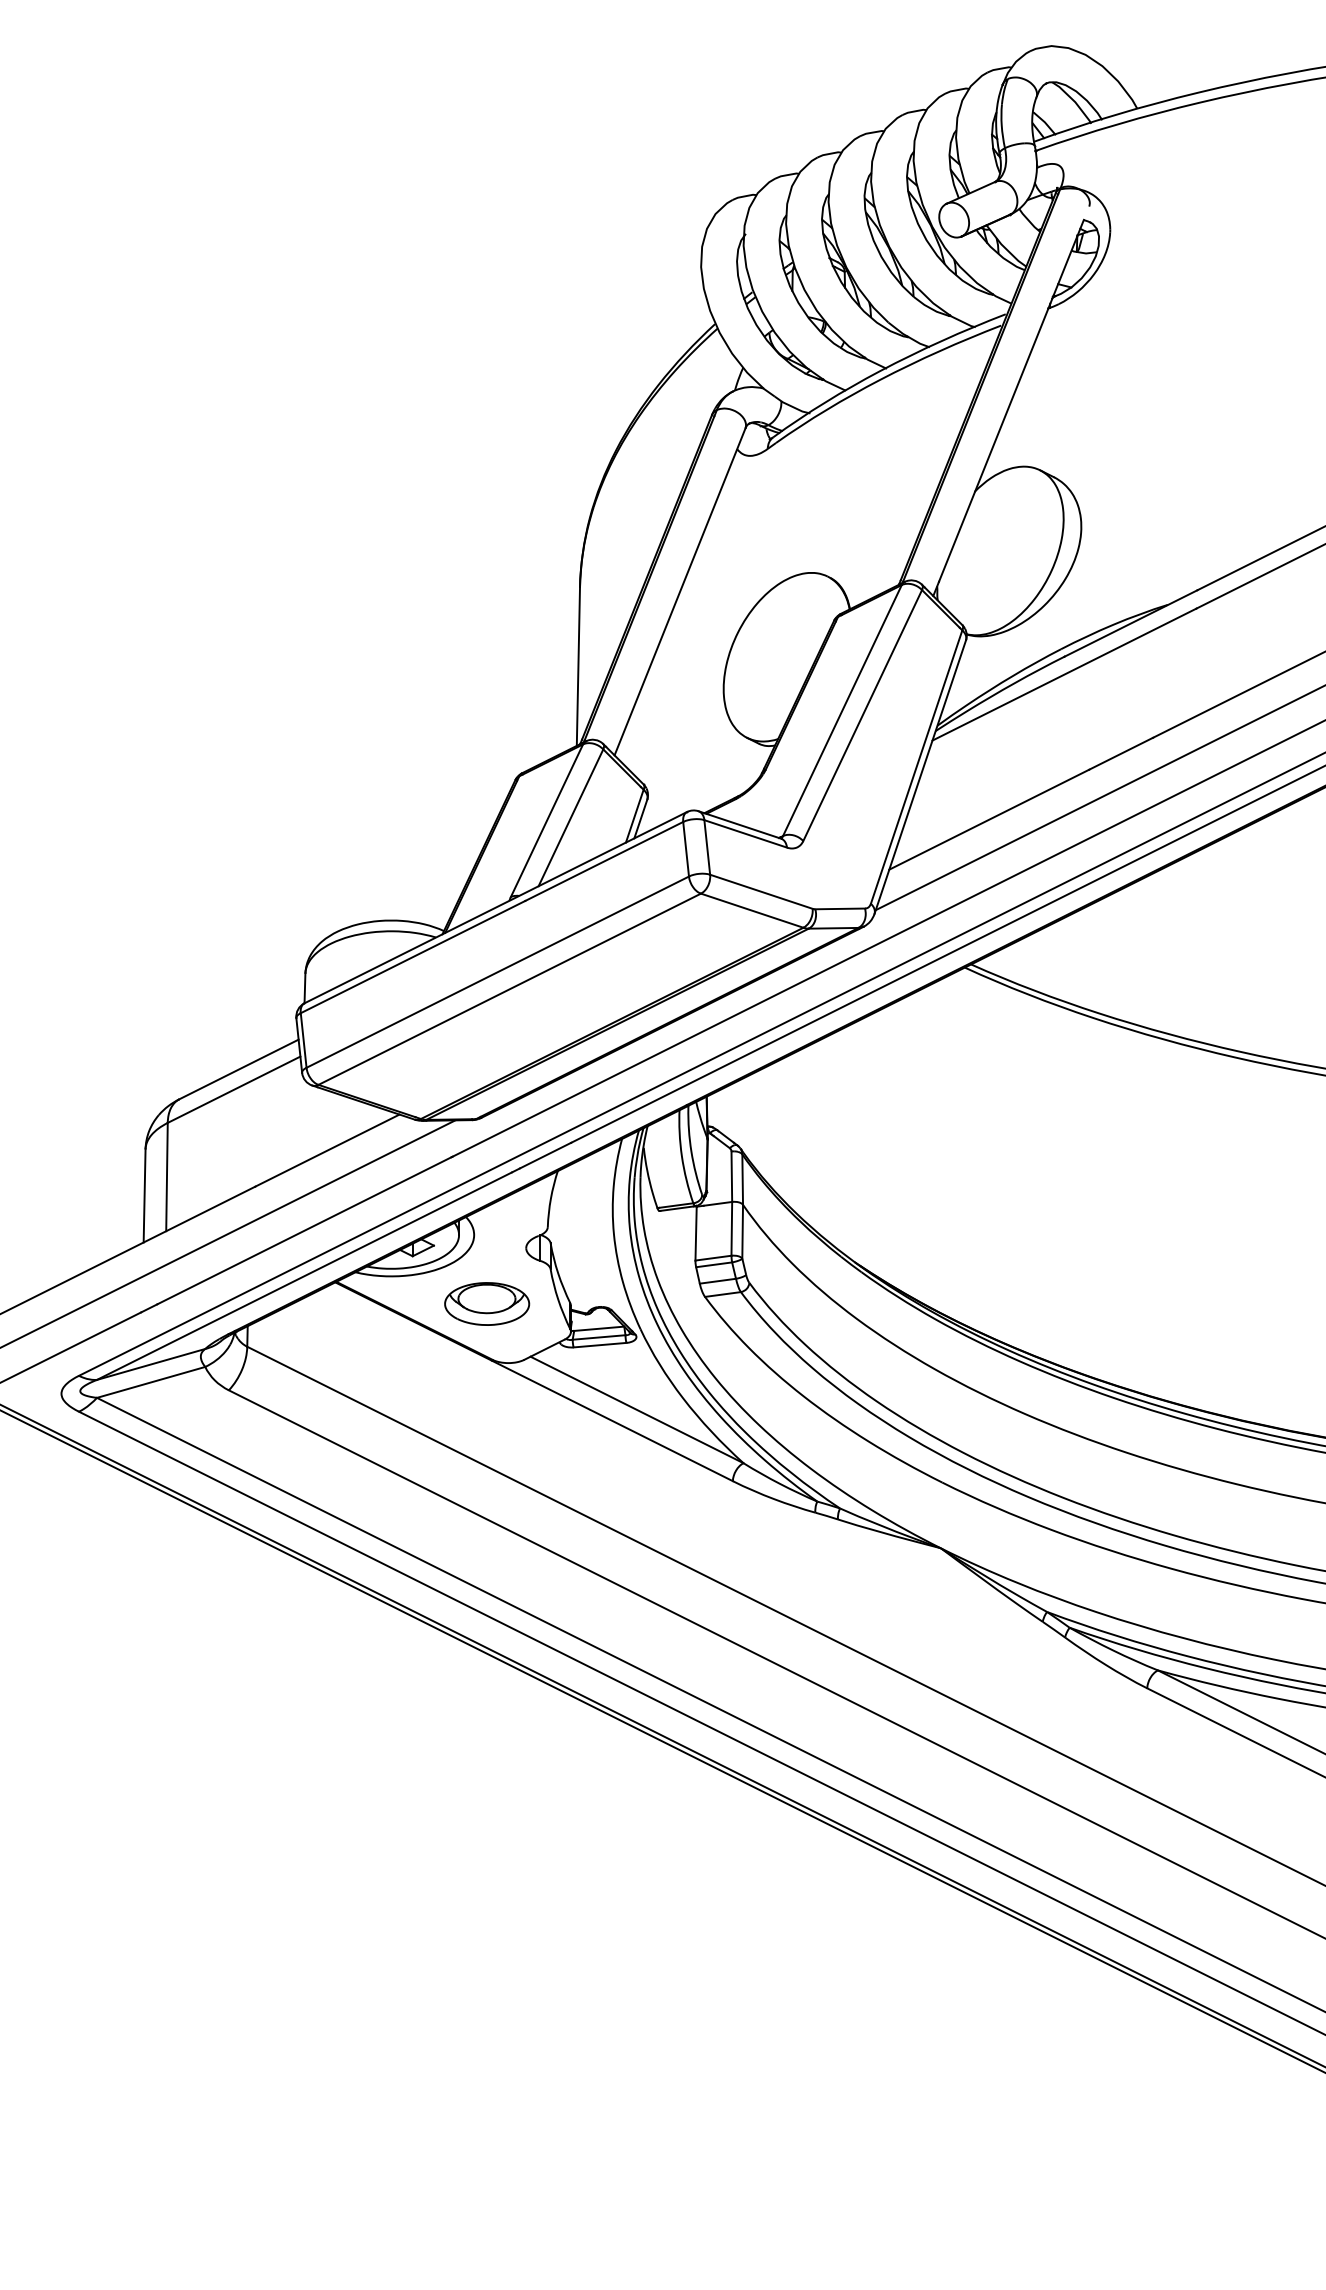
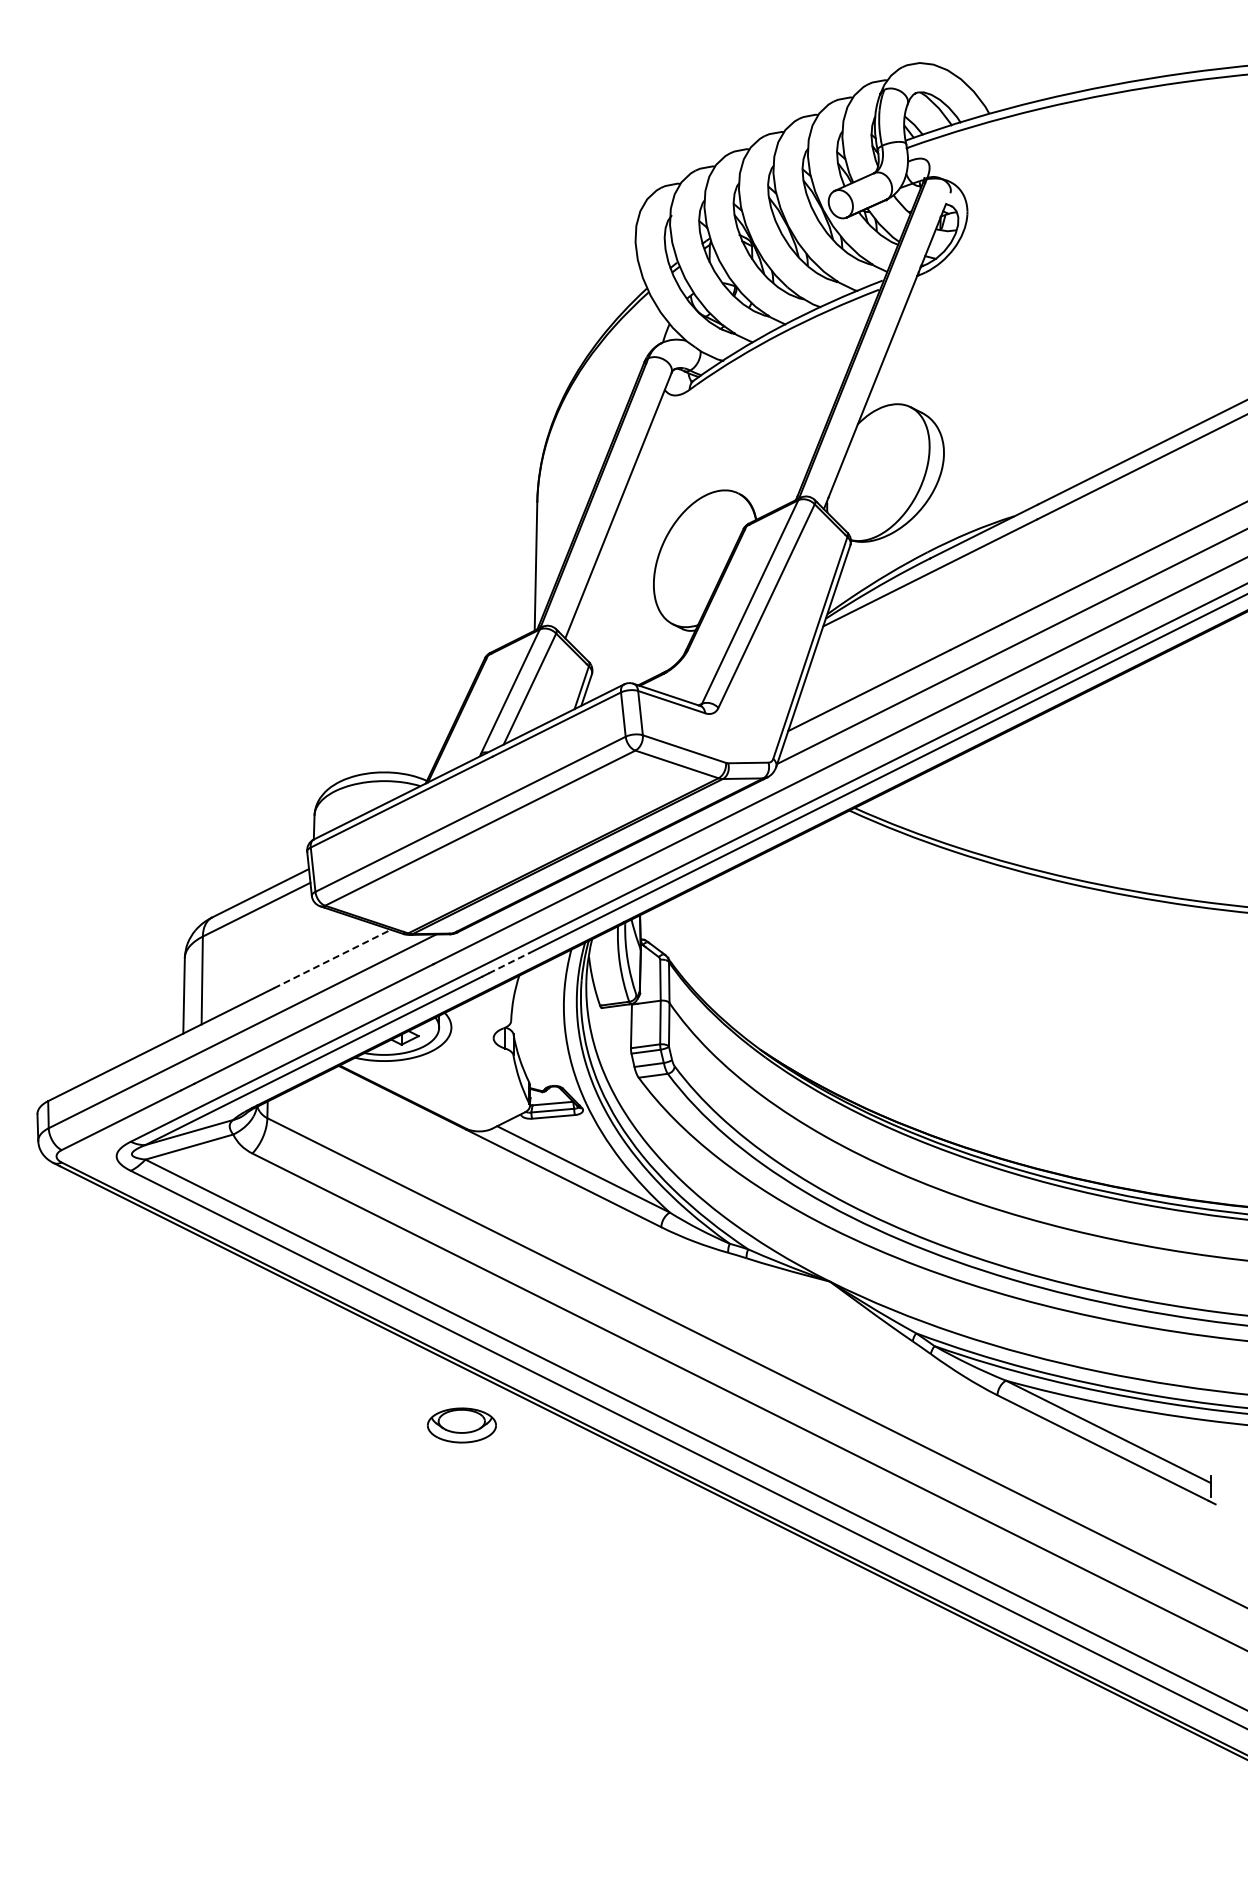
line: (327, 1149) -> (332, 958), solid -> dashed
line: (545, 1154) -> (509, 962), solid -> dashed
part: (486, 1304) -> (461, 1425), moved

